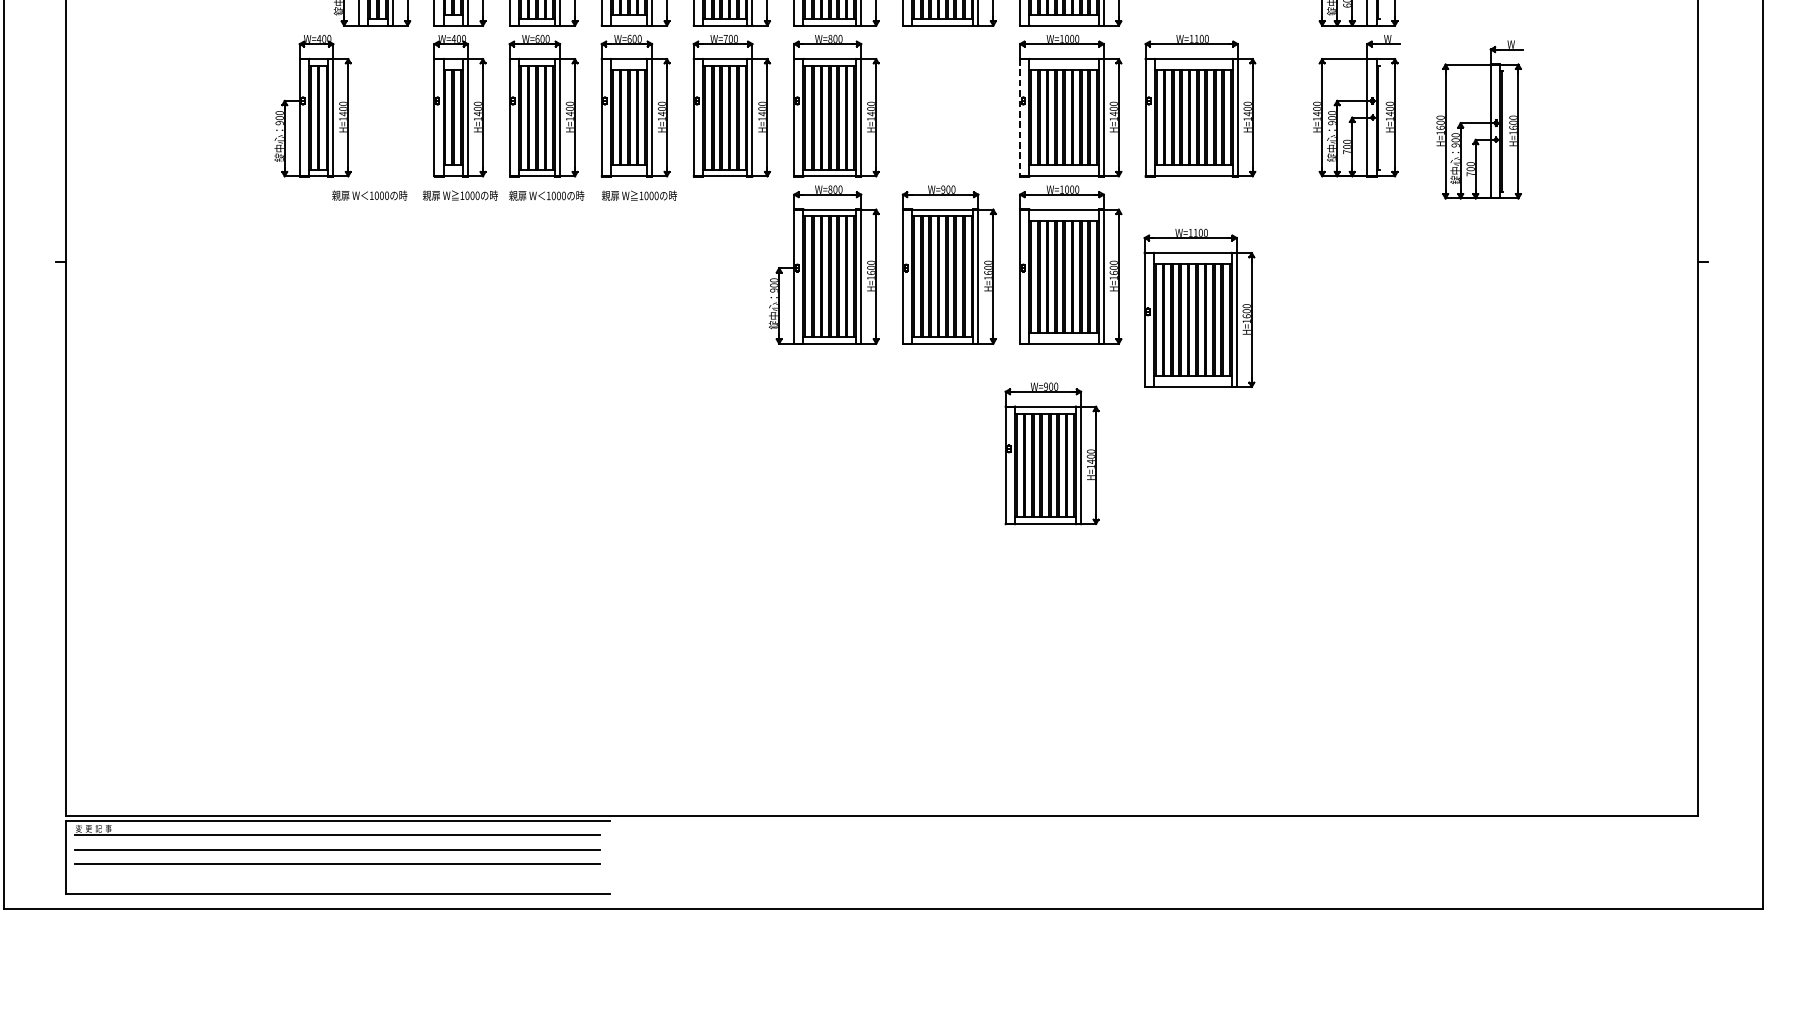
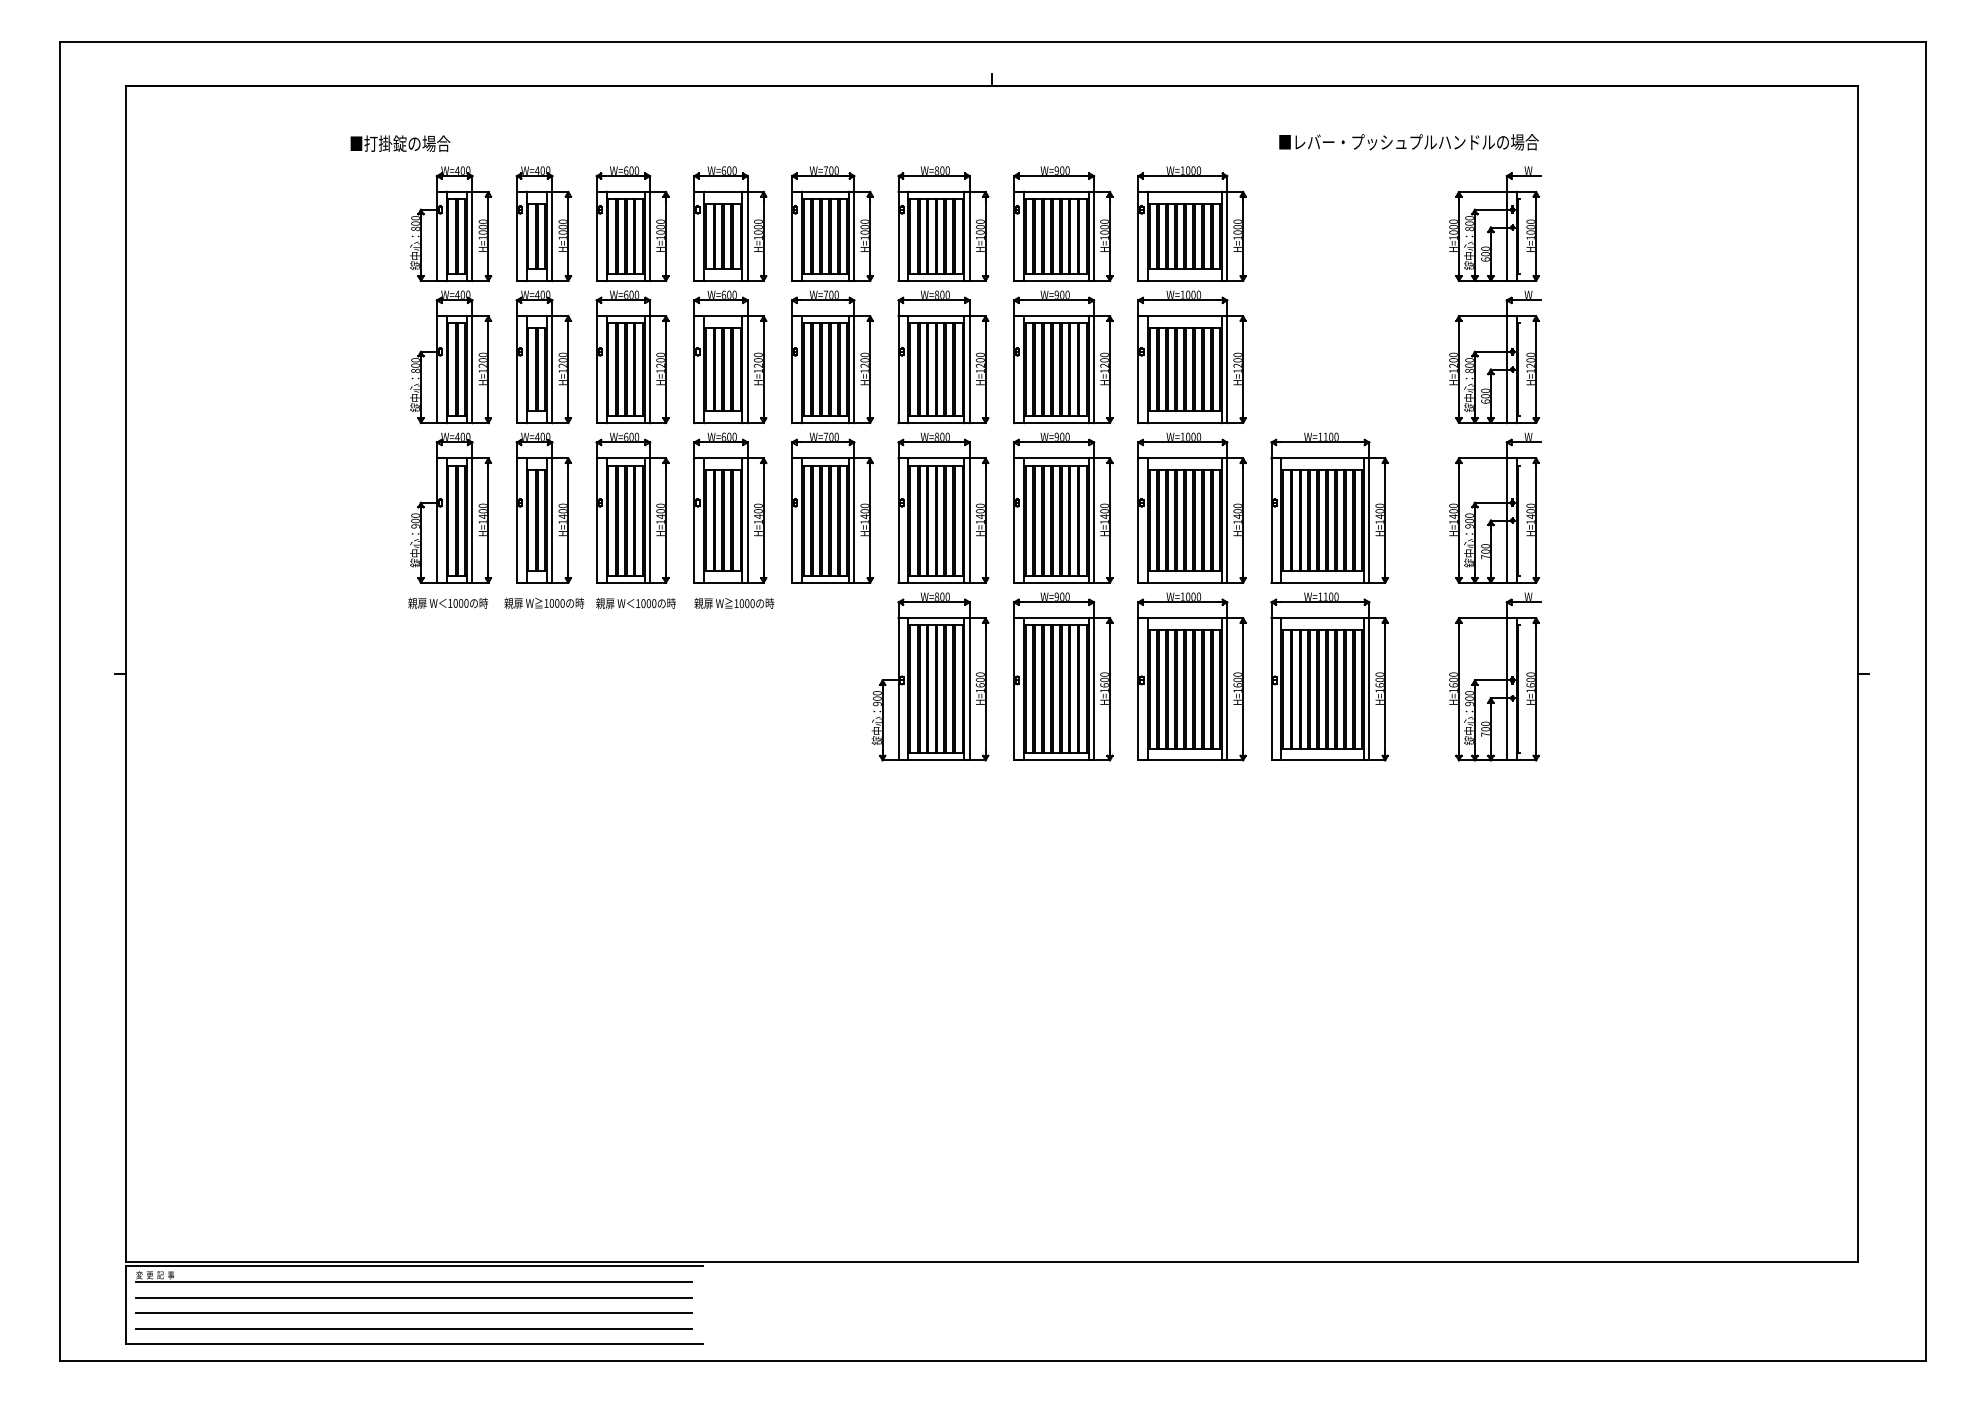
part: (313, 105) -> (451, 507), moved
line: (1020, 118) -> (1138, 521), dashed -> solid
part: (1480, 119) -> (1495, 676), moved
part: (1199, 307) -> (1329, 676), moved
part: (1052, 453) -> (1063, 507), moved
line: (337, 878) -> (413, 1328), added

